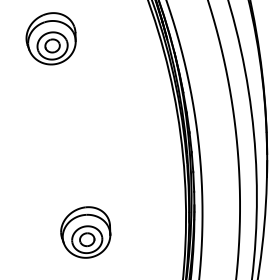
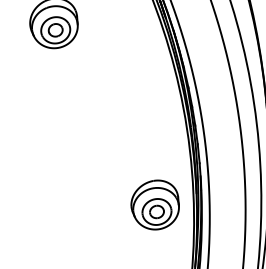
part: (85, 232) -> (154, 205), moved

